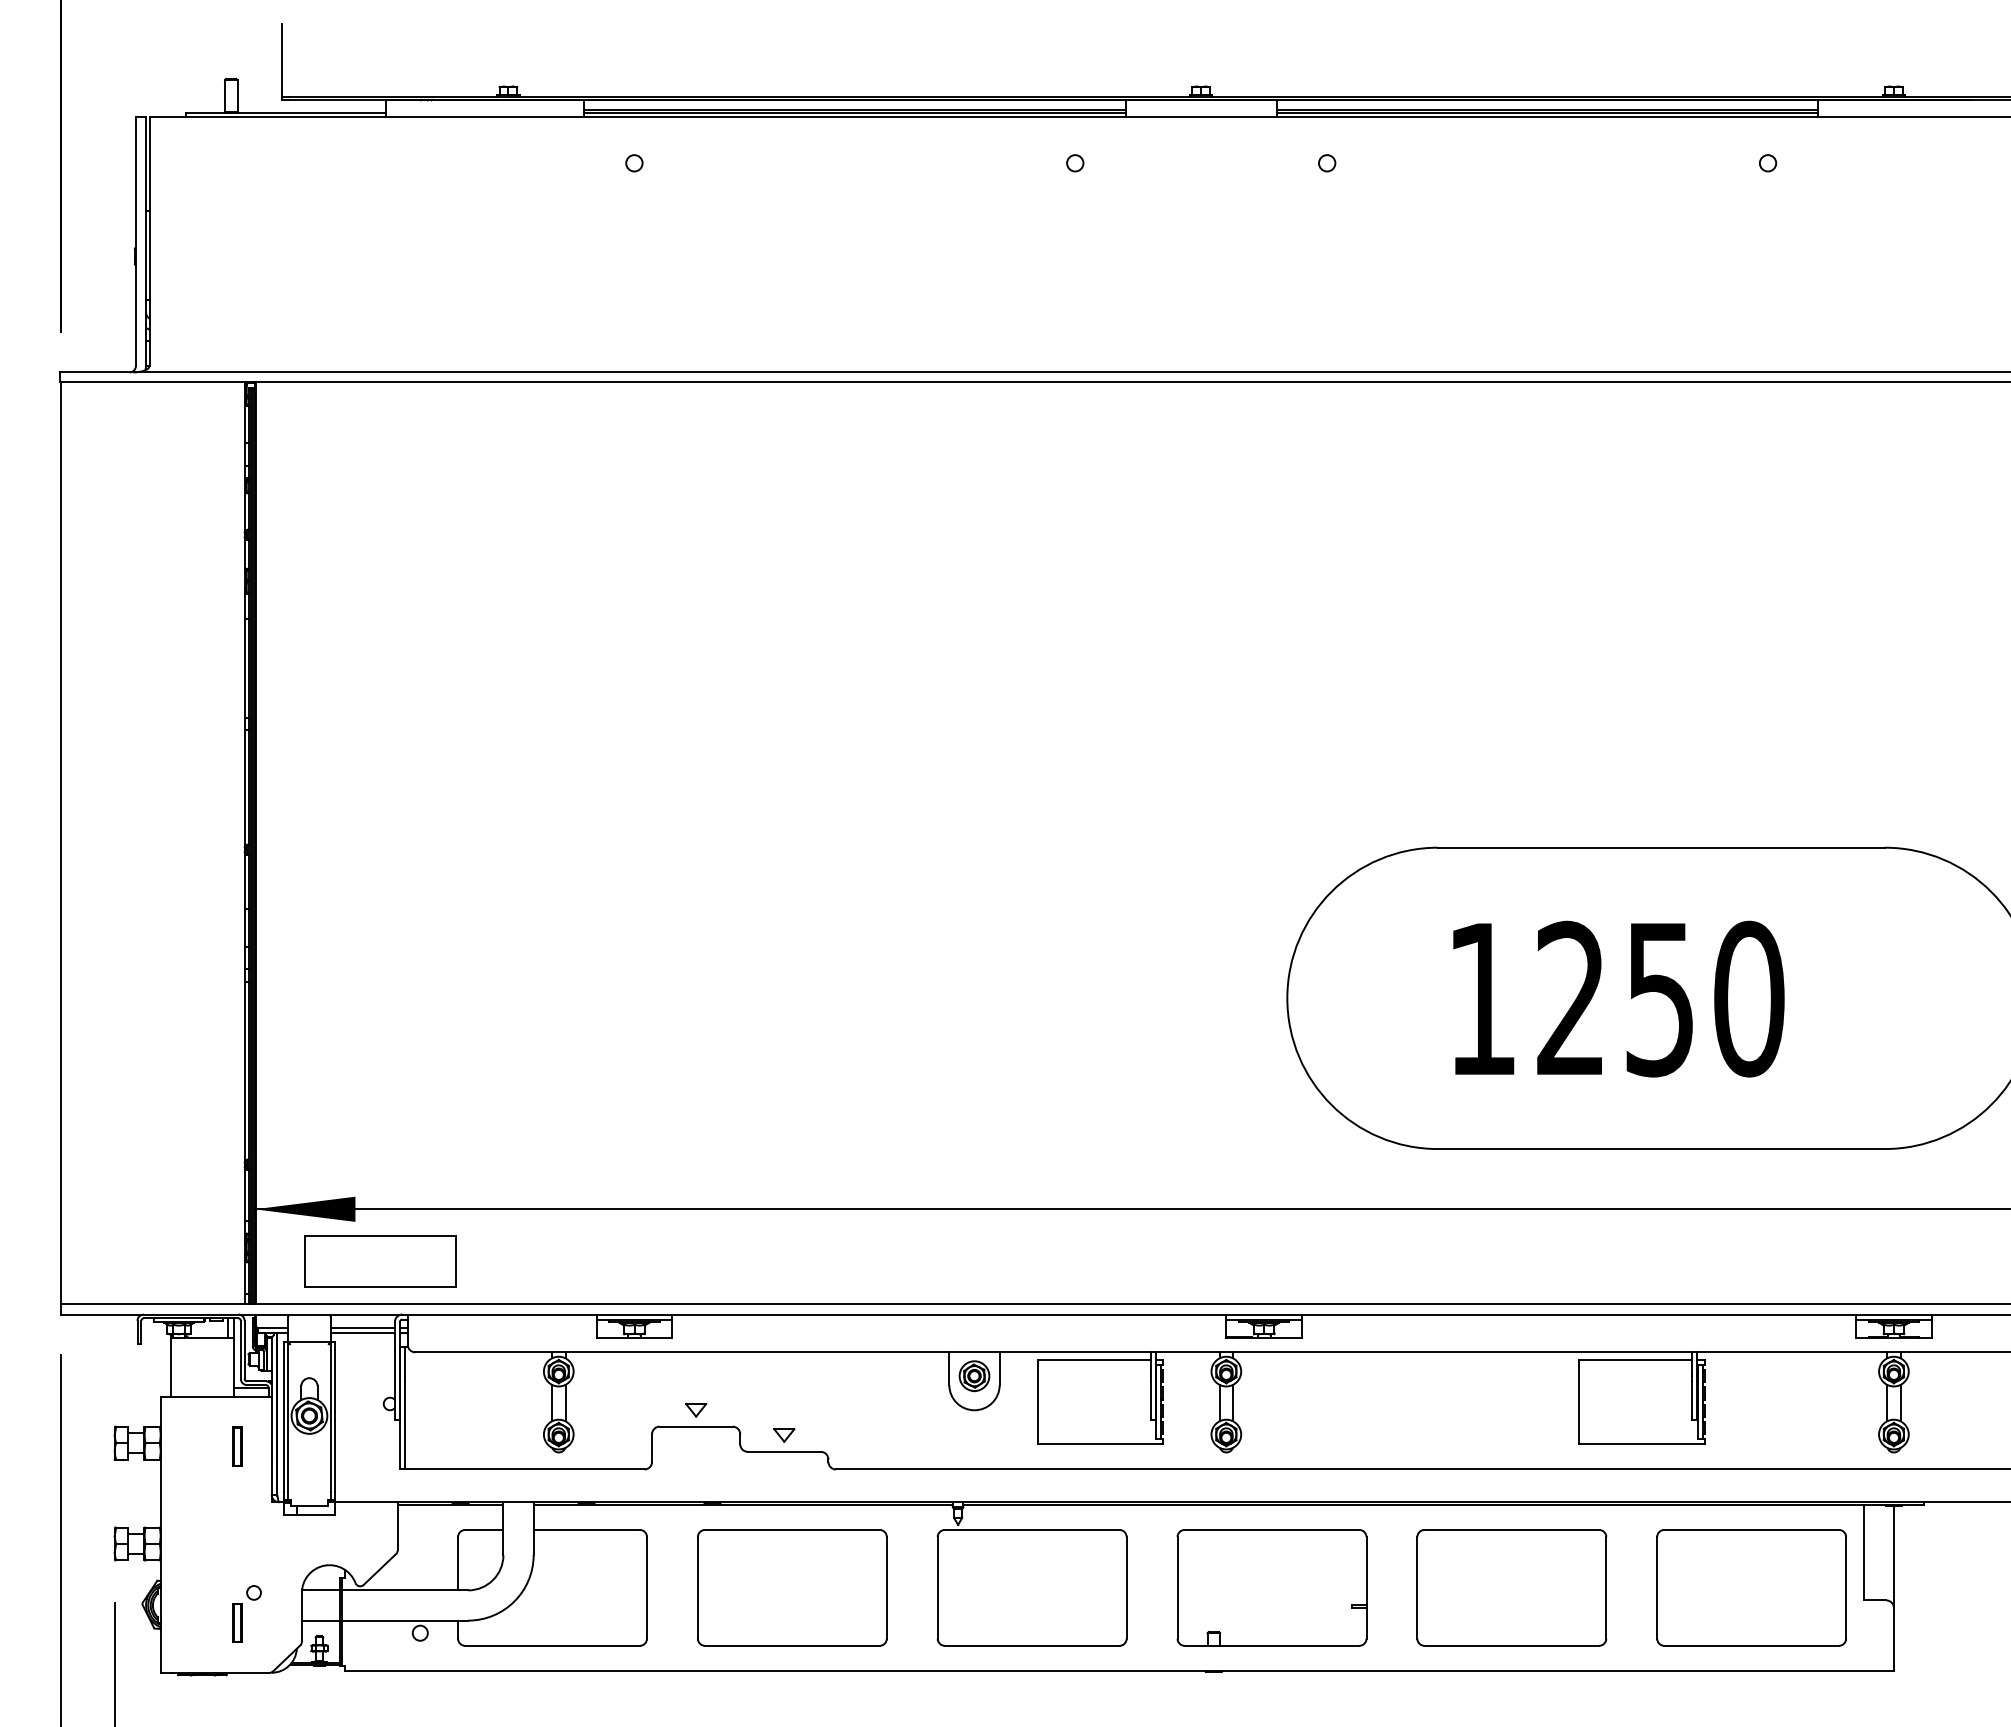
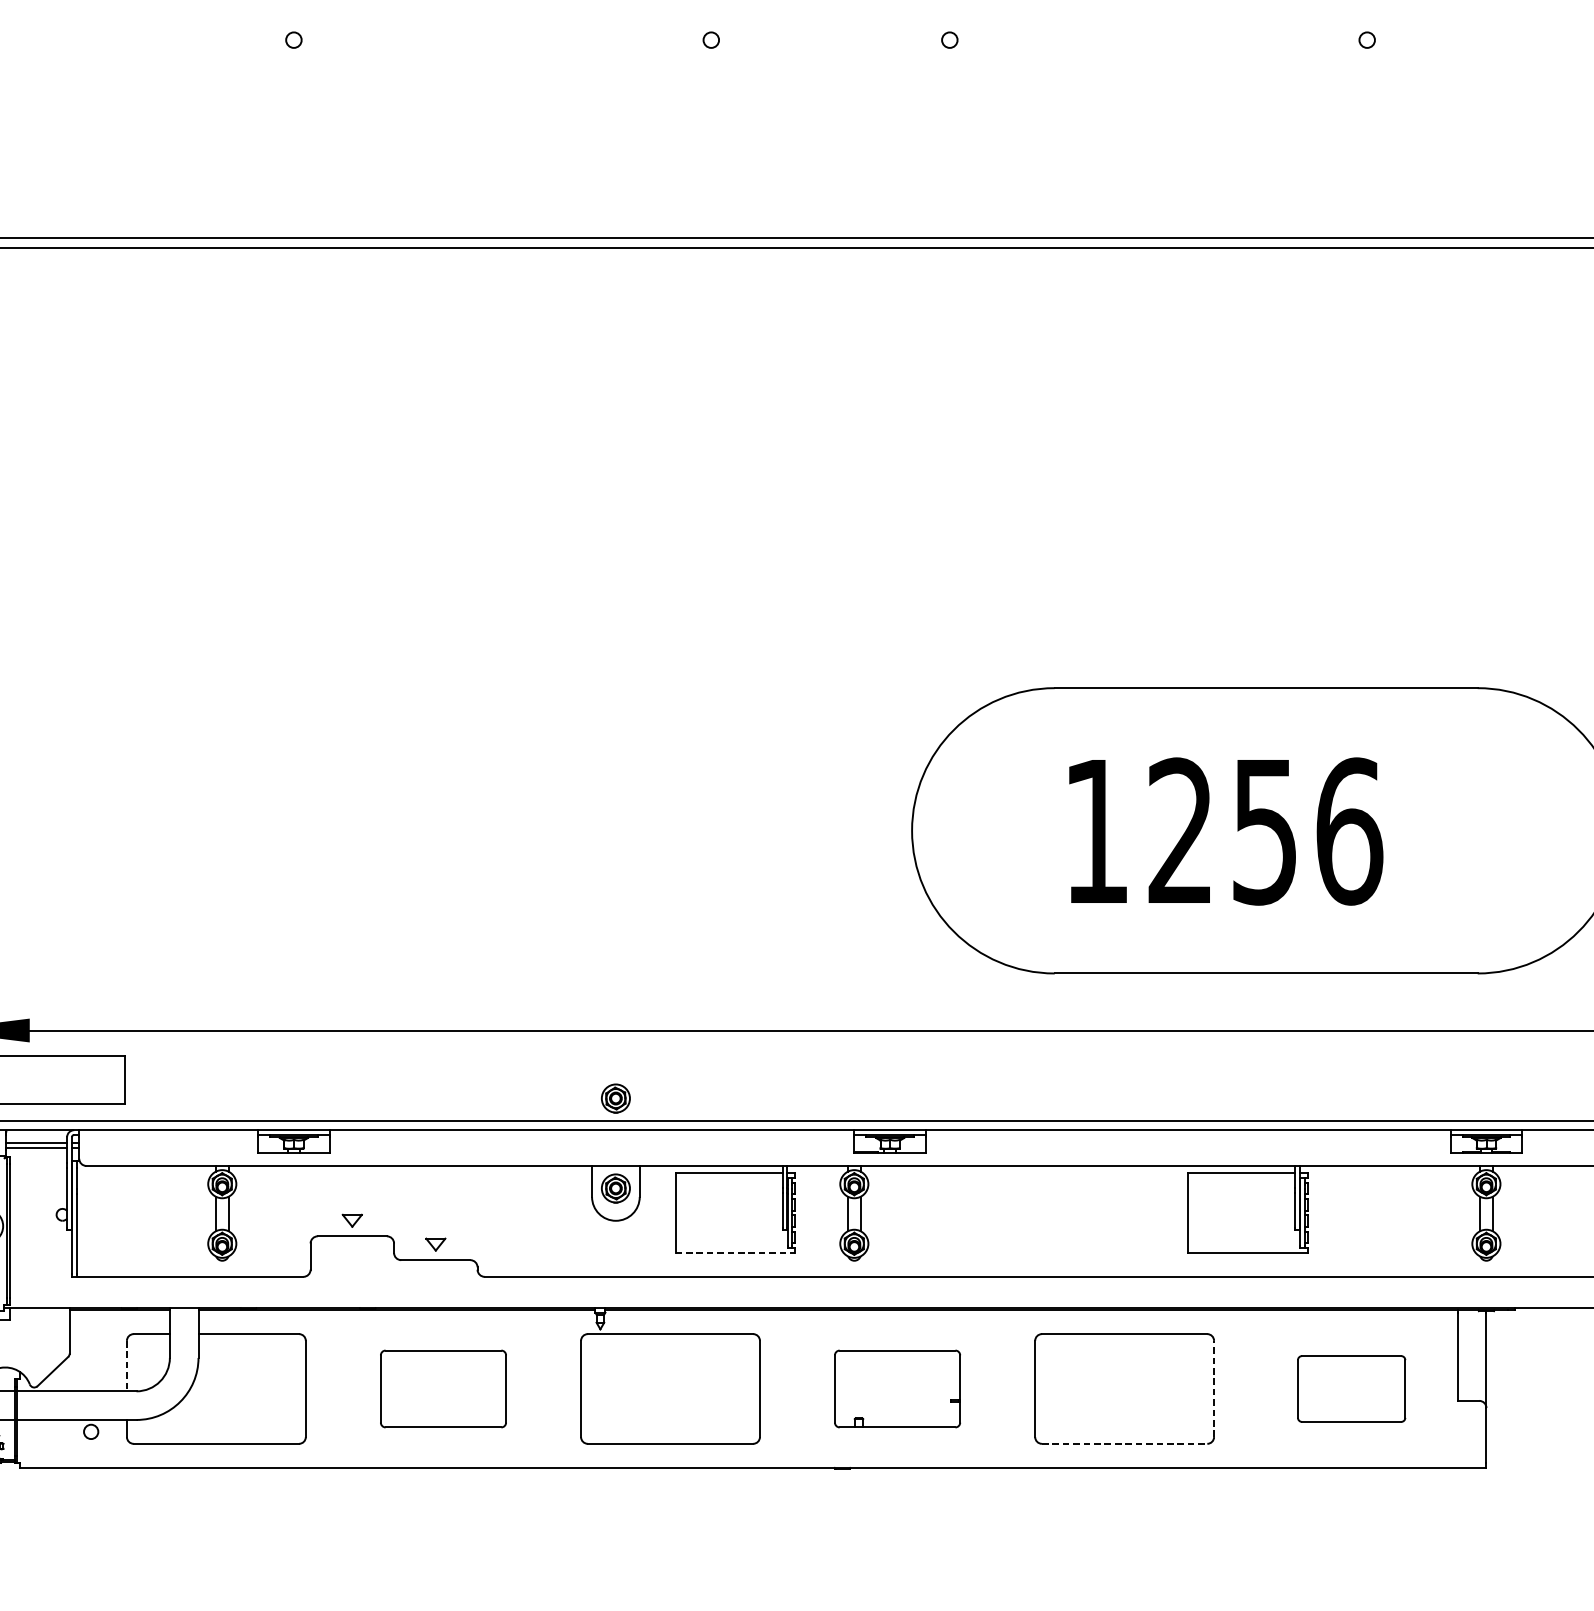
text: (1749, 998) -> (1349, 830), 1250 -> 1256
part: (974, 1281) -> (615, 1098), added
line: (1100, 1444) -> (735, 1253), solid -> dashed
line: (458, 1563) -> (127, 1365), solid -> dashed
part: (792, 1587) -> (443, 1388), size x0.7
part: (1271, 1587) -> (897, 1388), size x0.7
line: (1606, 1587) -> (1214, 1388), solid -> dashed
part: (1751, 1587) -> (1351, 1388), size x0.6
line: (1512, 1645) -> (1125, 1443), solid -> dashed

